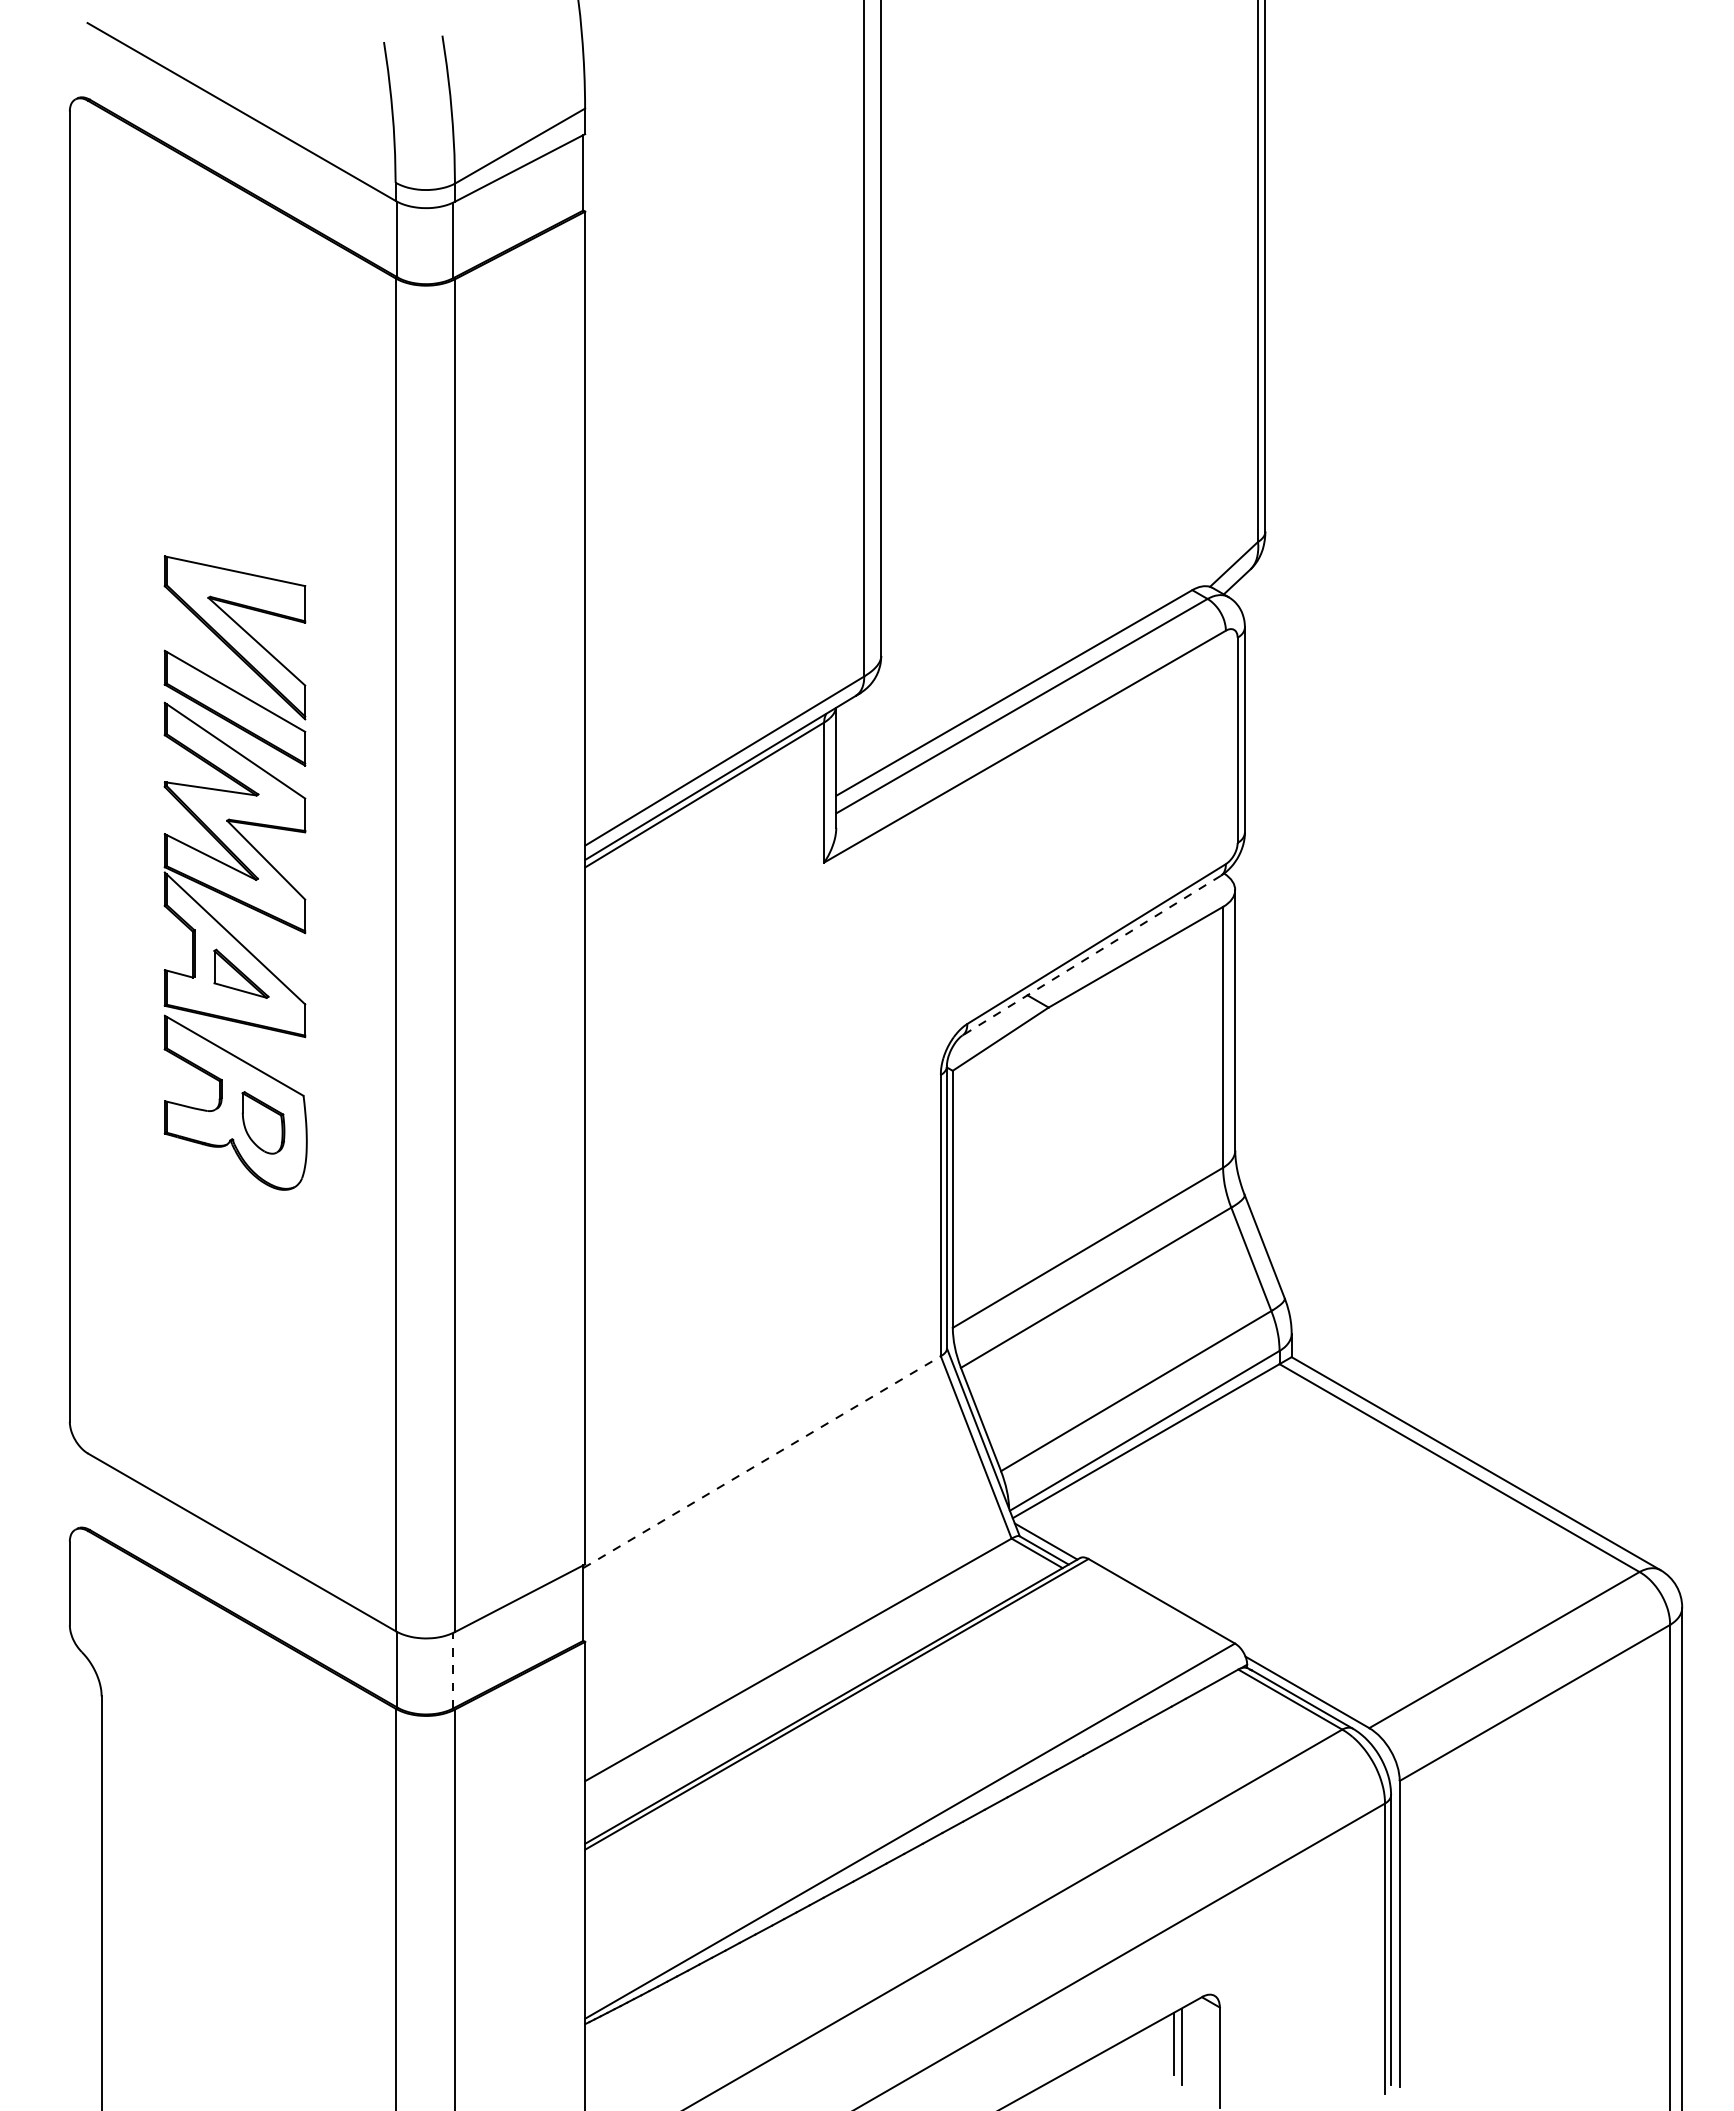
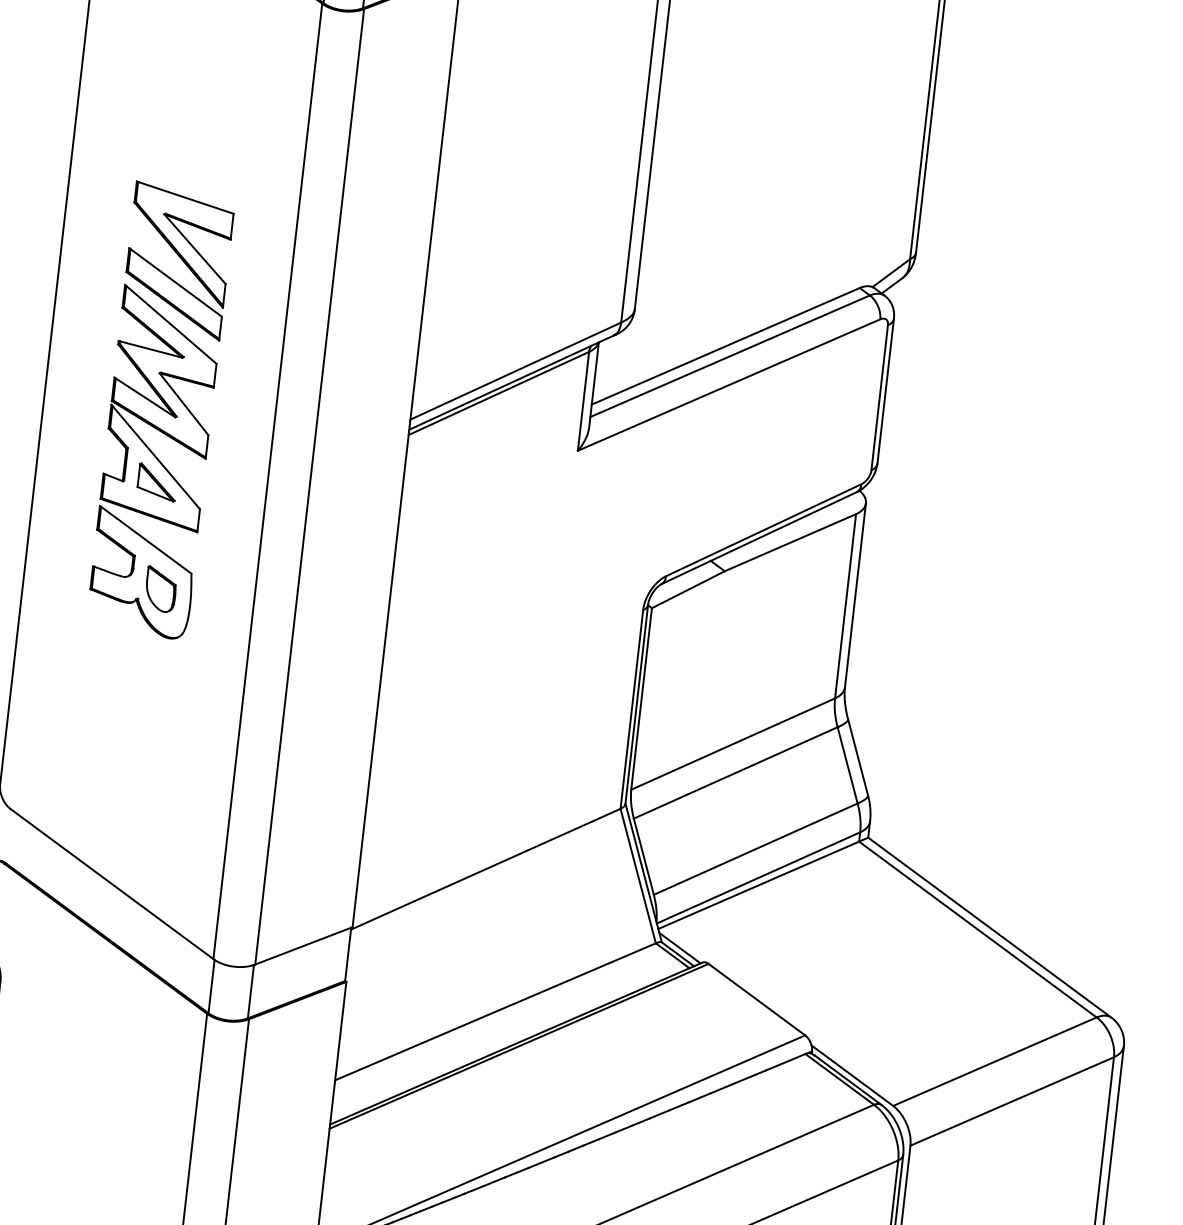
line: (1091, 955) -> (759, 537), dashed -> solid
line: (762, 1462) -> (486, 869), dashed -> solid
line: (453, 1670) -> (251, 991), dashed -> solid

